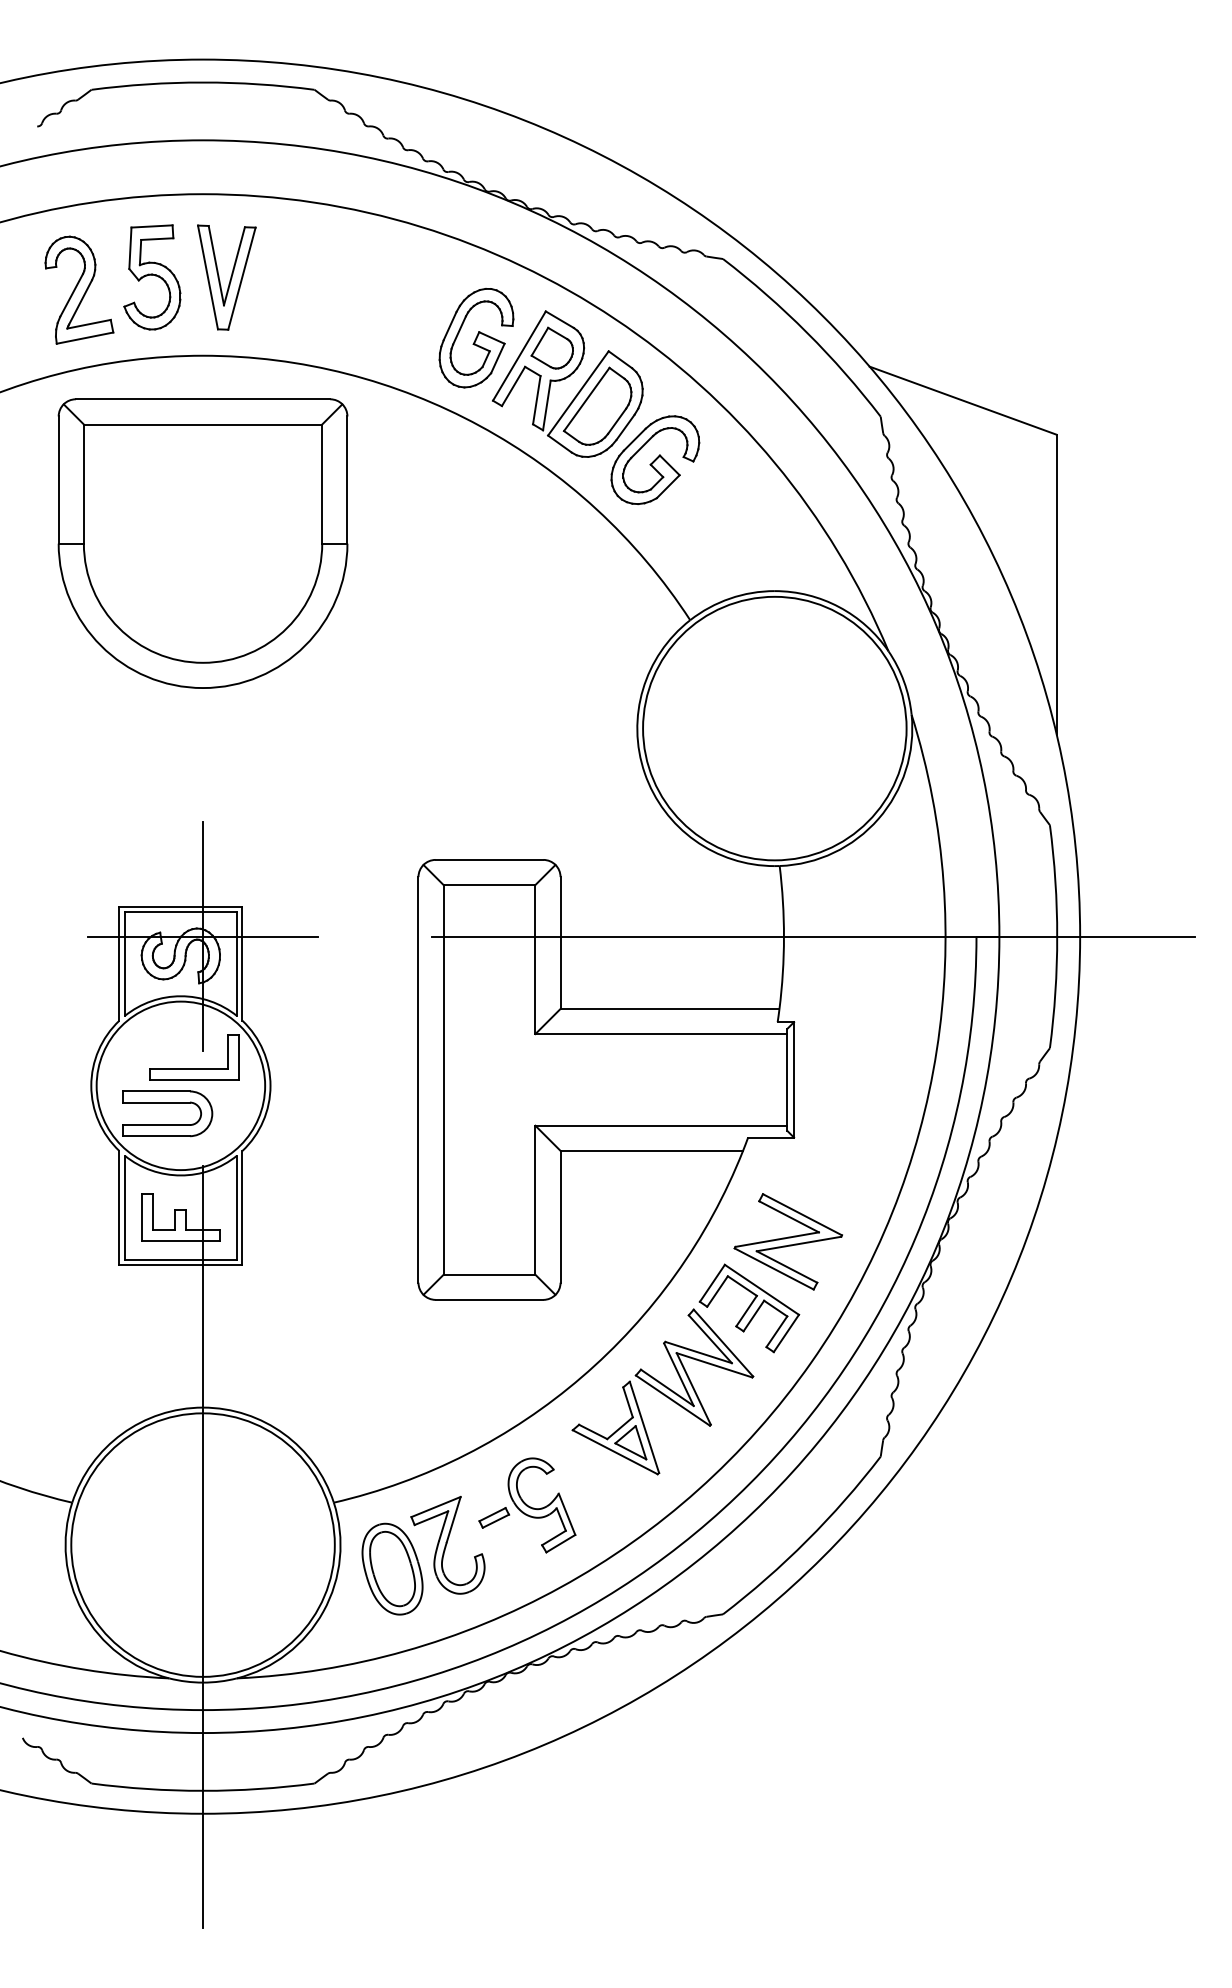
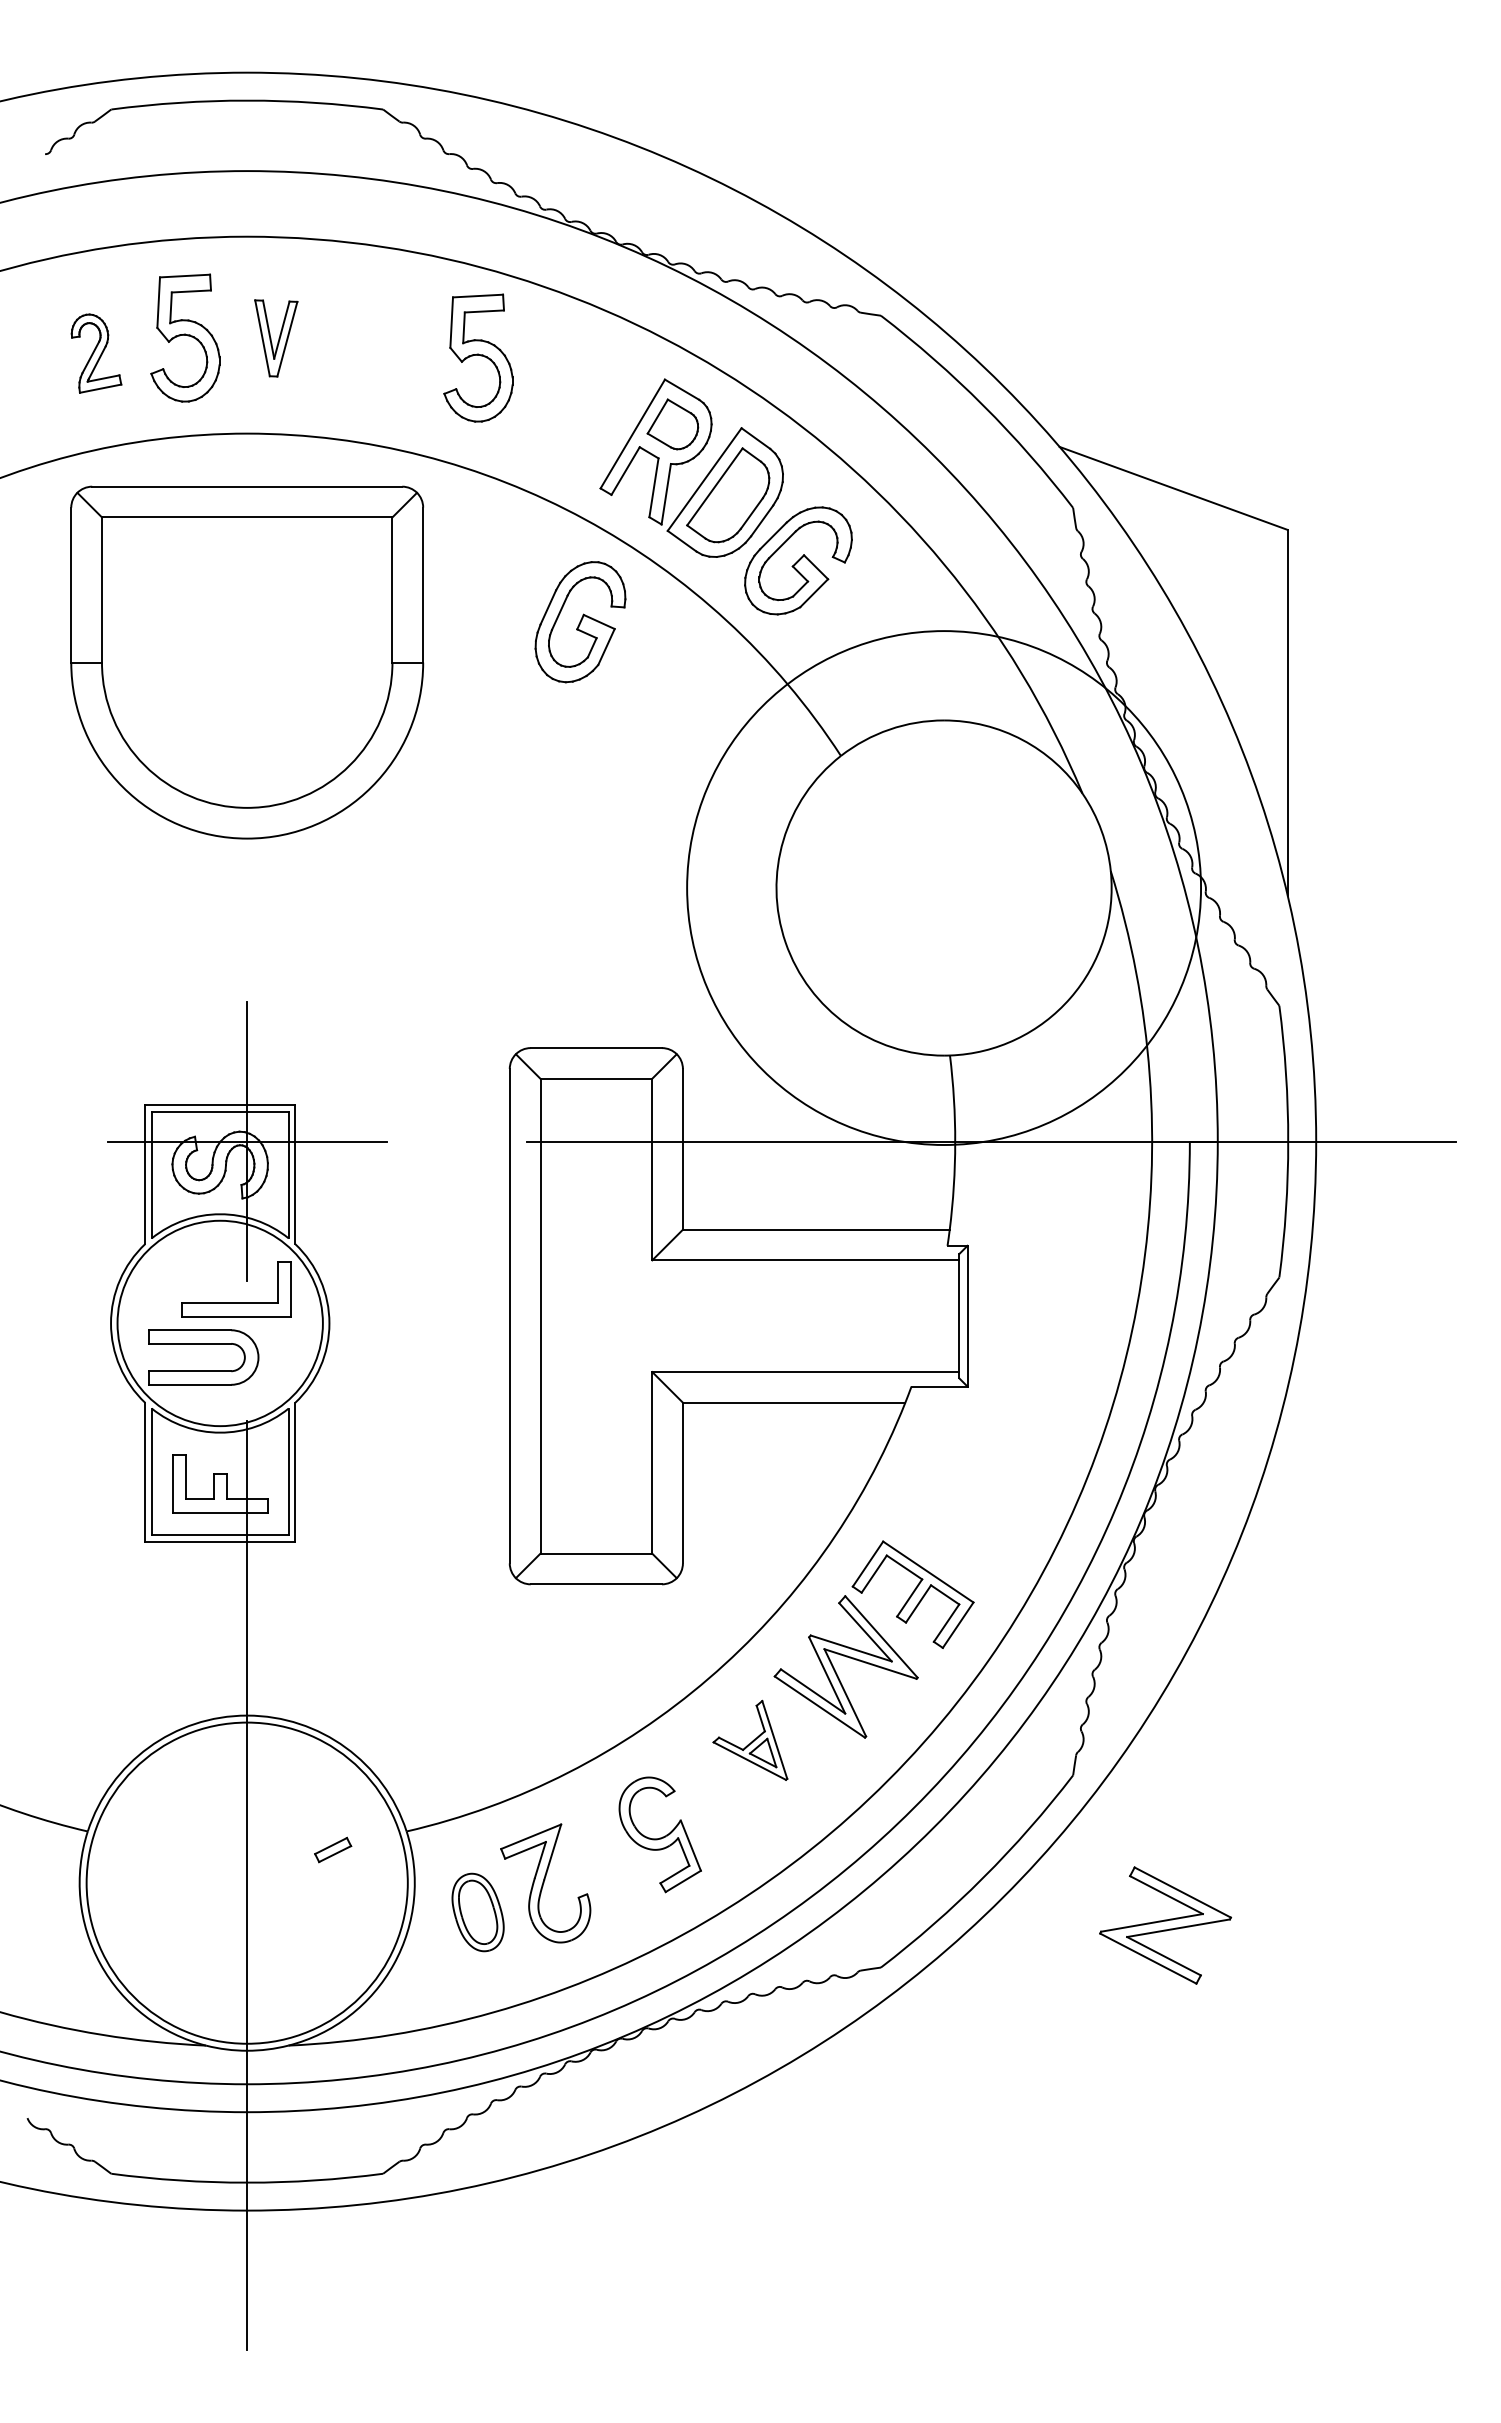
part: (227, 277) -> (276, 338), size x0.6
part: (79, 290) -> (96, 353), size x0.6
part: (392, 293) -> (478, 357), added
part: (476, 338) -> (580, 622), moved
circle: (774, 728) -> (943, 887), size x1.6
part: (788, 1241) -> (1165, 1925), moved
part: (616, 1428) -> (750, 1740), size x0.7
part: (494, 1517) -> (333, 1849), moved
part: (392, 1569) -> (477, 1912), size x0.7

